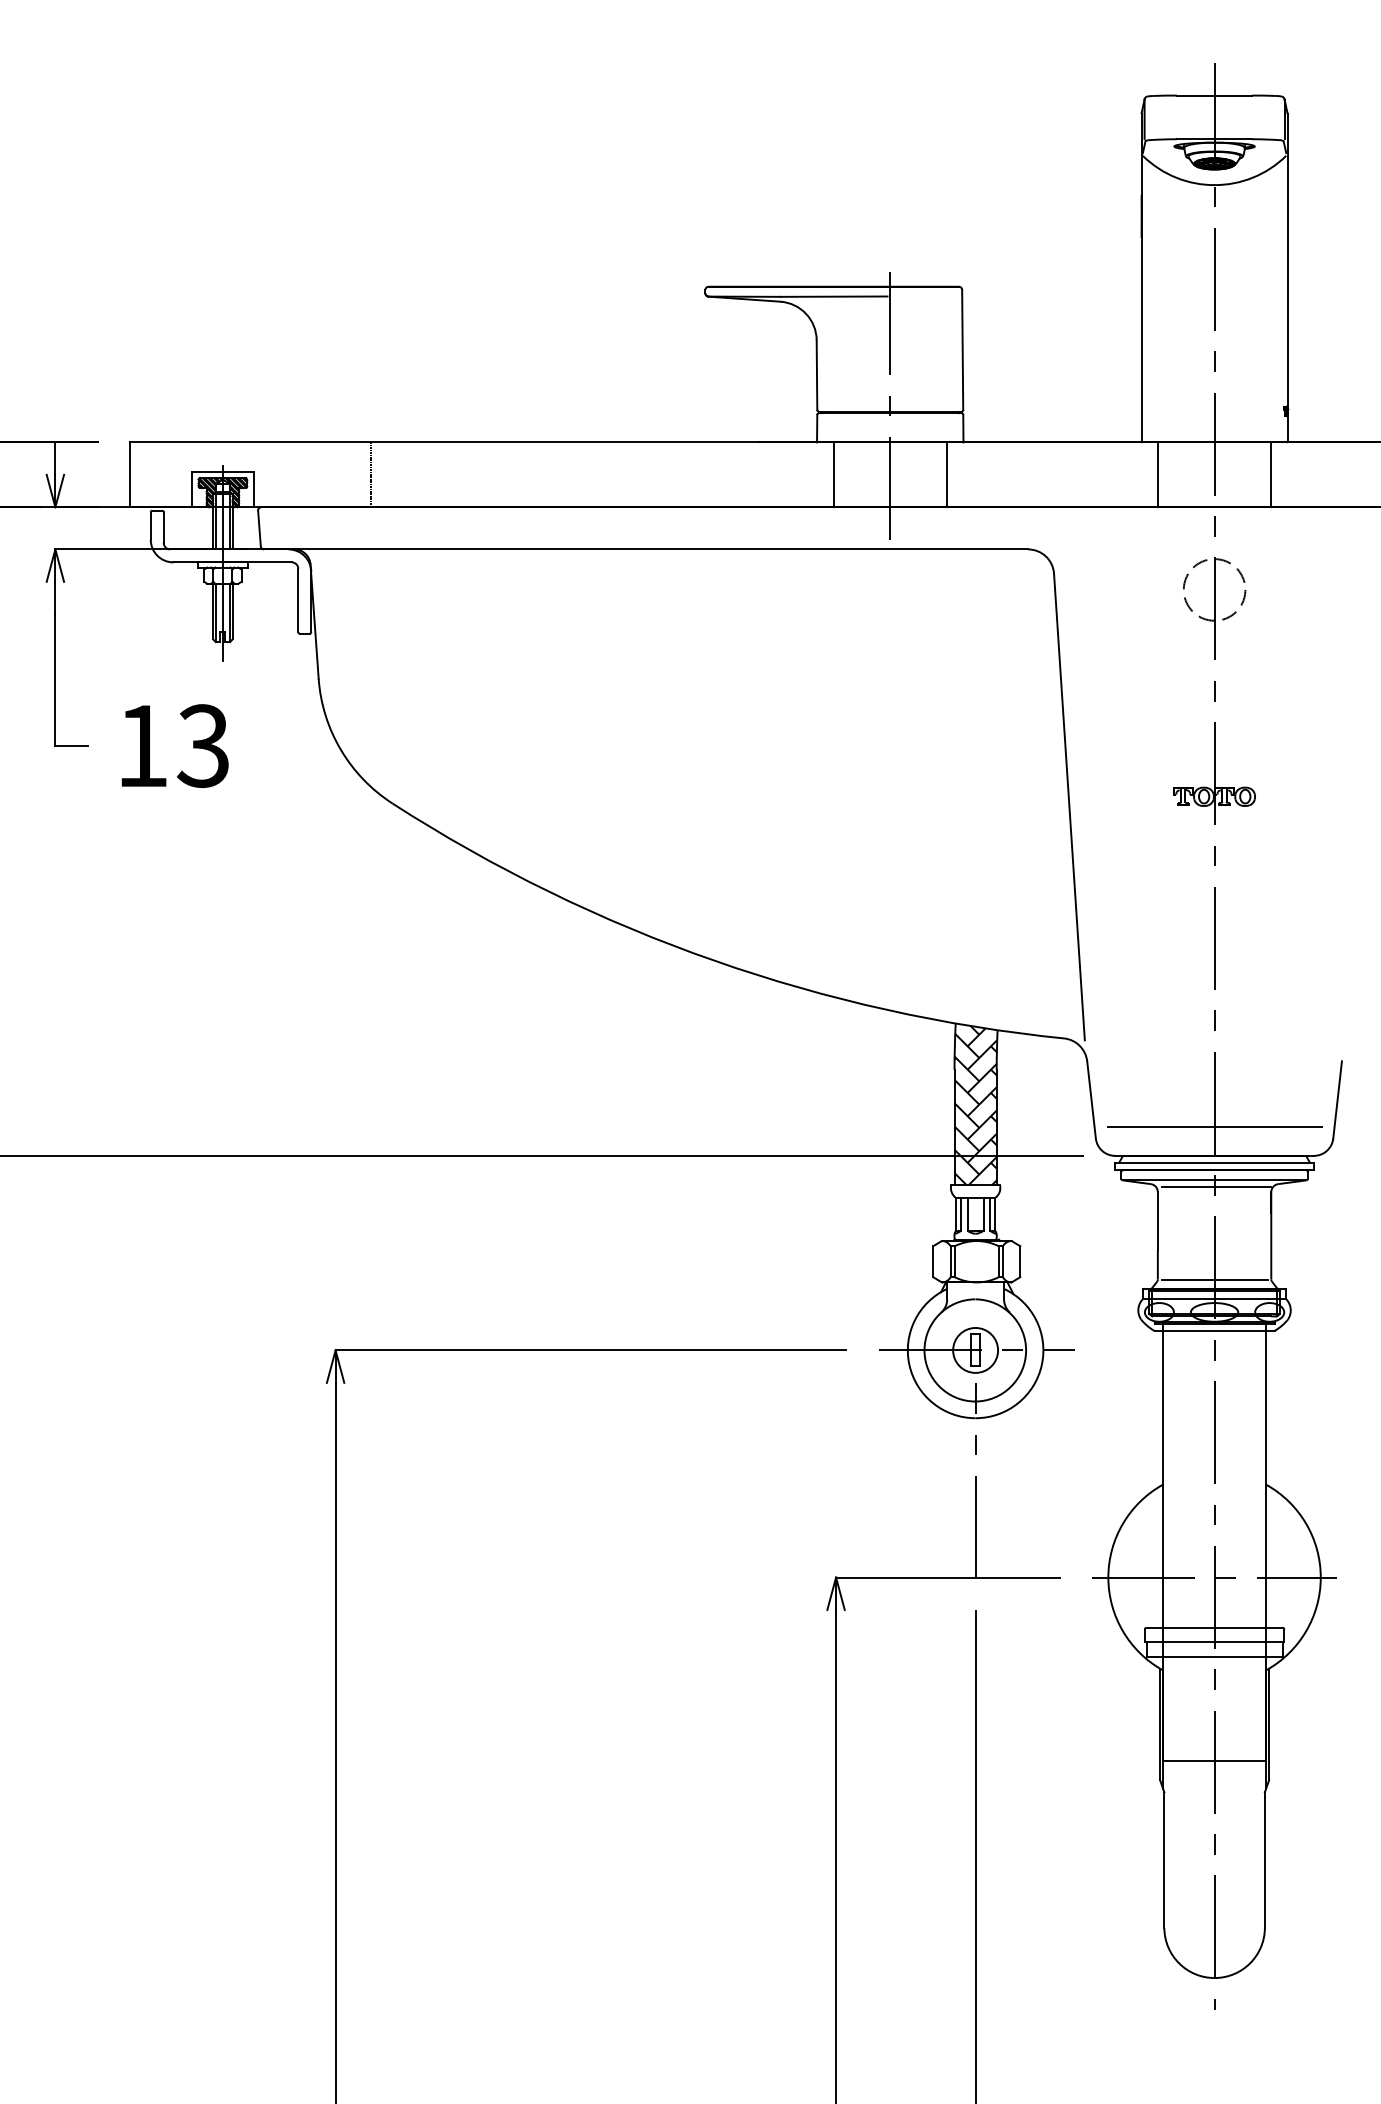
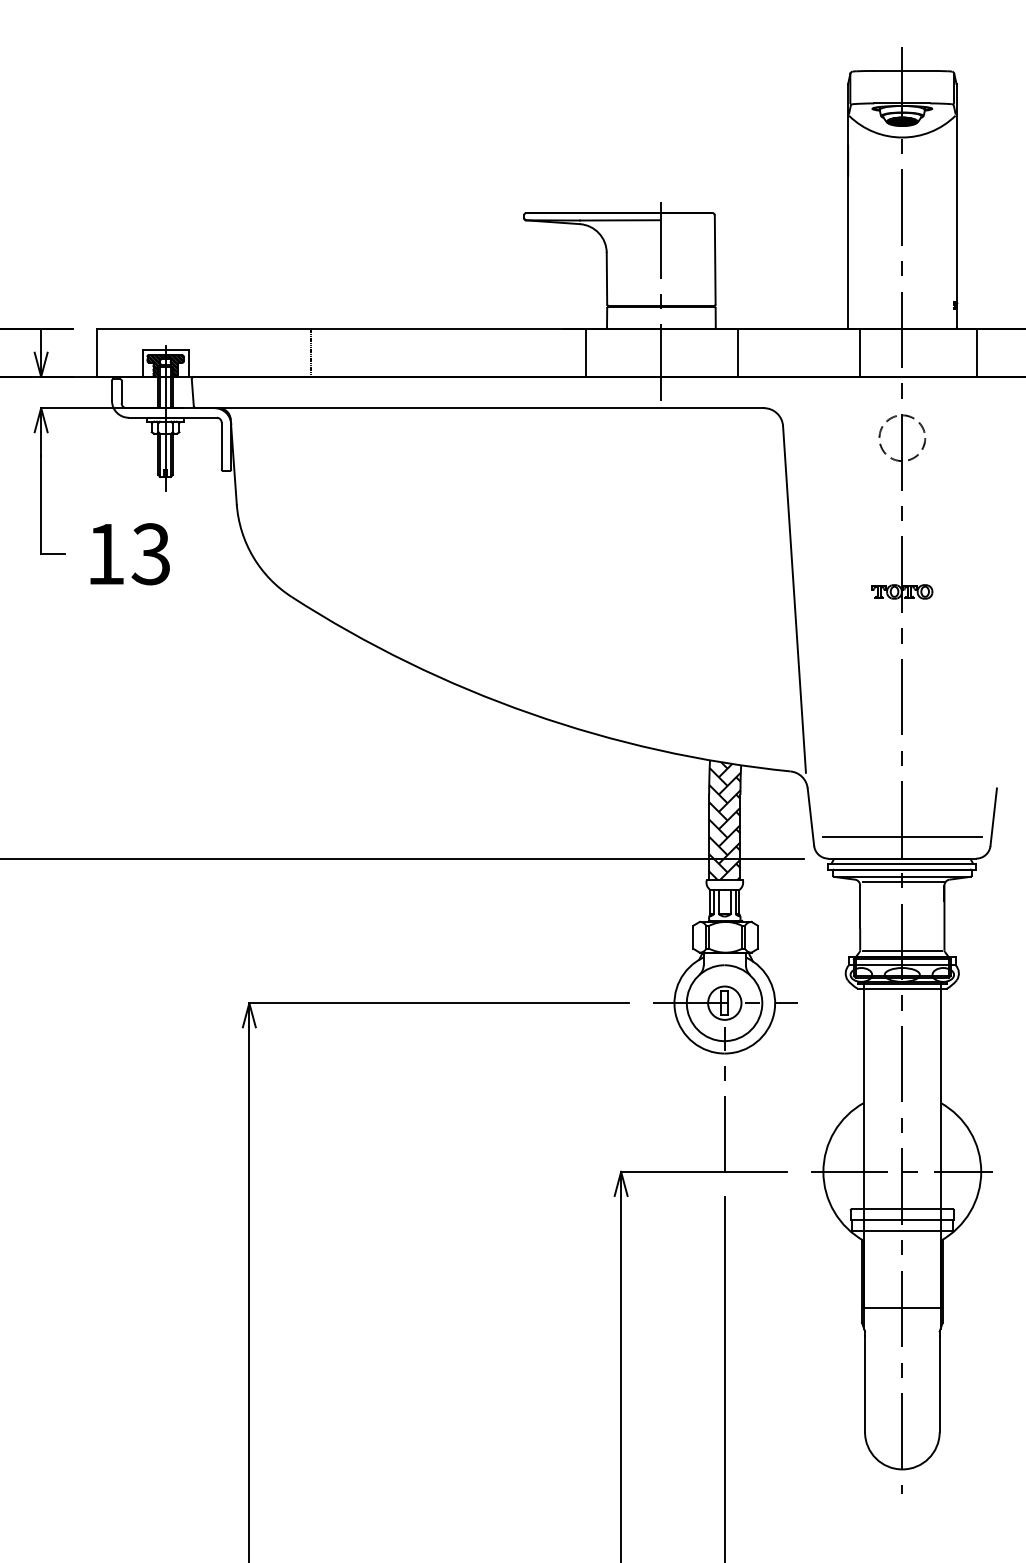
line: (370, 474) -> (310, 352), moved
line: (833, 474) -> (586, 352), moved
line: (946, 474) -> (737, 352), moved
line: (1271, 474) -> (977, 352), moved

